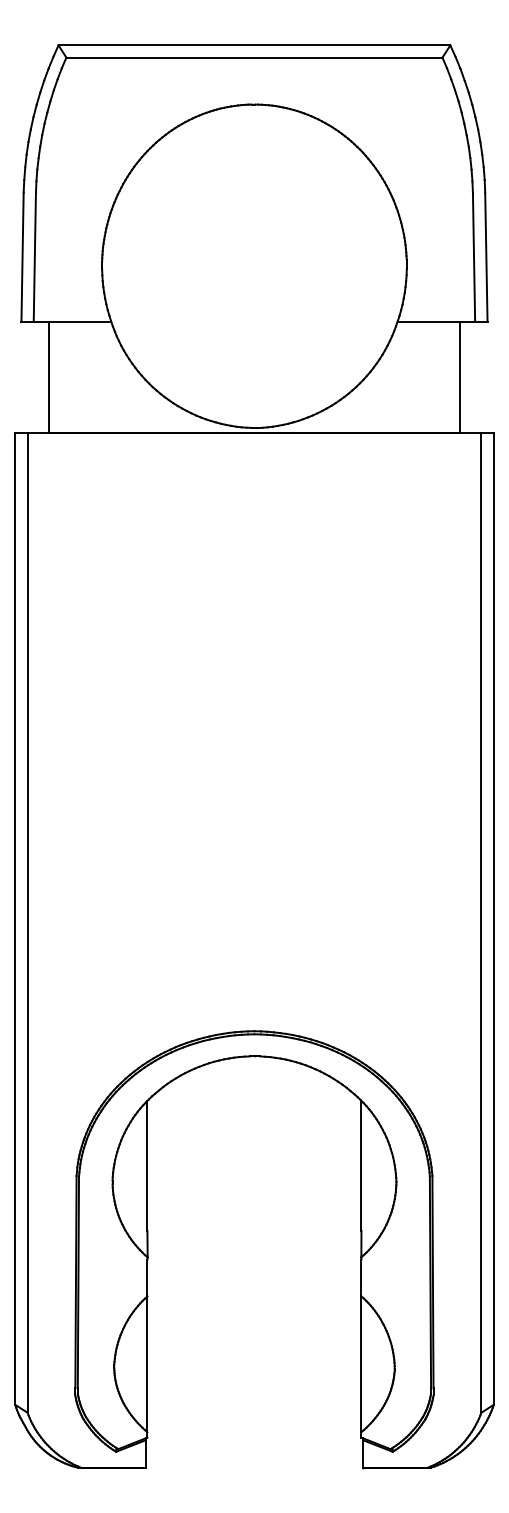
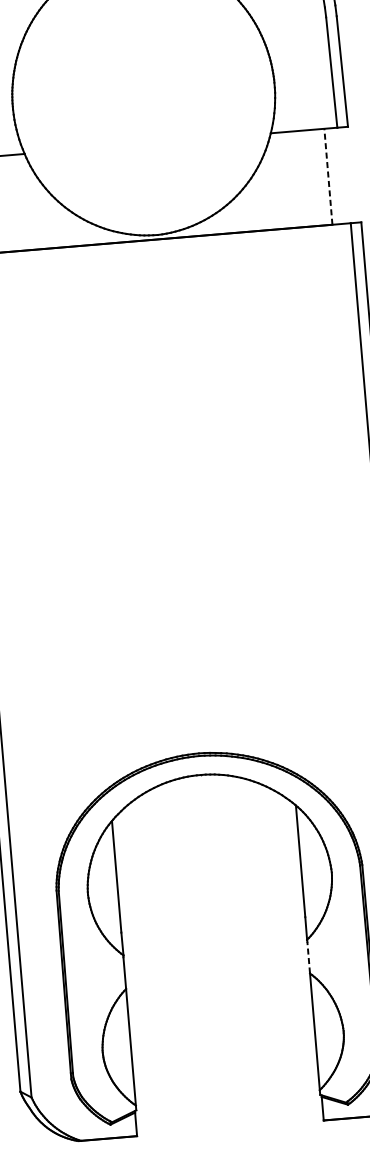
line: (460, 377) -> (328, 176), solid -> dashed
line: (361, 1277) -> (308, 957), solid -> dashed

